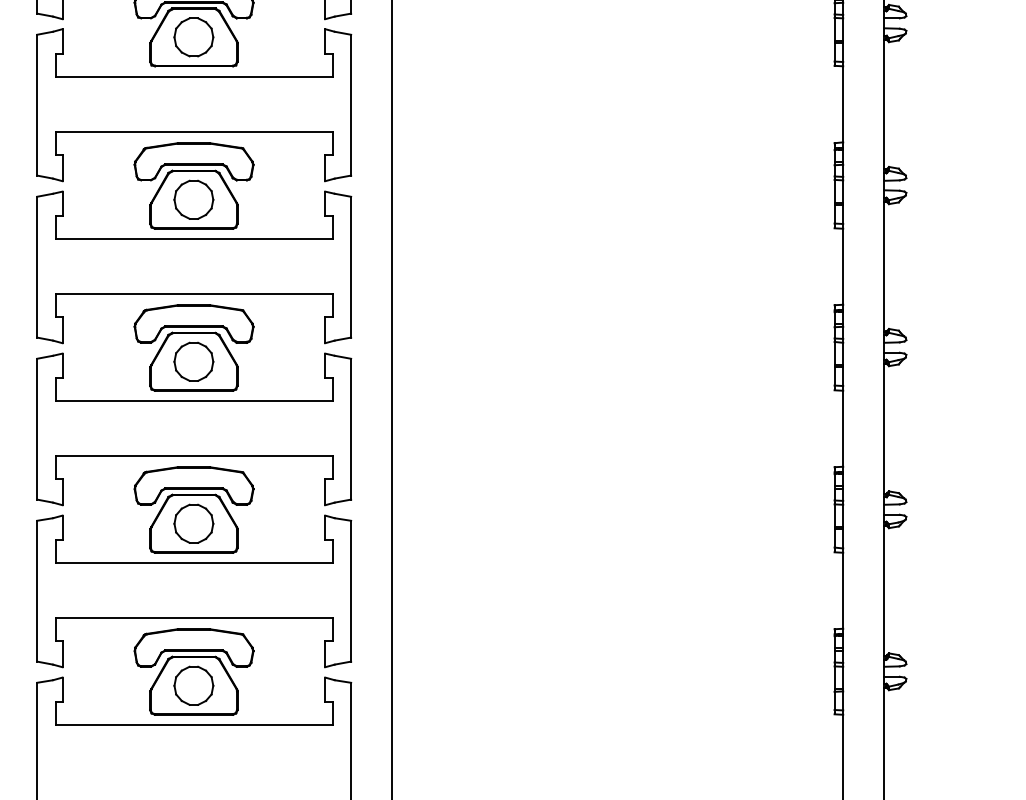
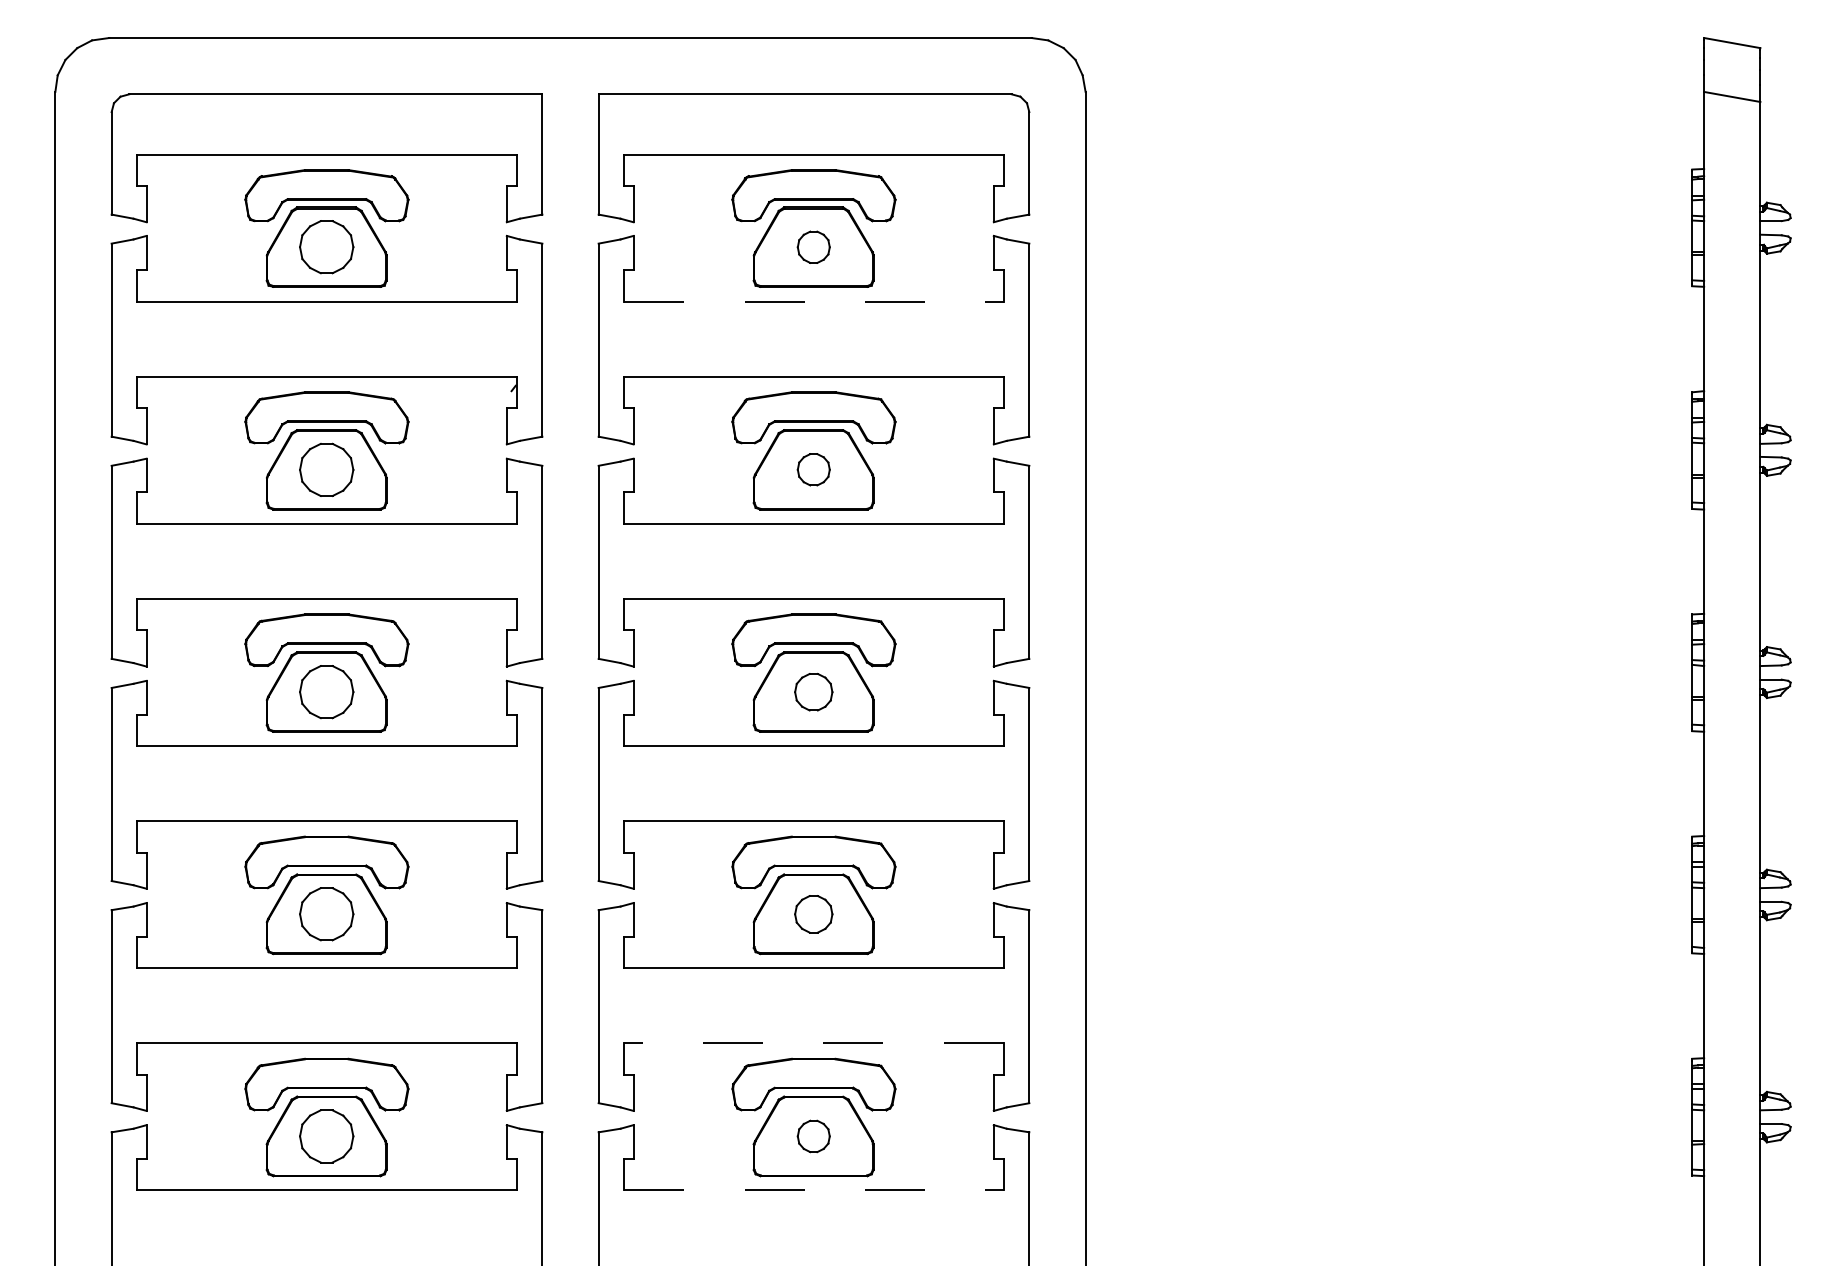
part: (193, 37) -> (813, 247), size x0.6
line: (194, 76) -> (814, 301), solid -> dashed
part: (193, 199) -> (813, 469), size x0.6
part: (193, 362) -> (813, 692), size x0.7
part: (193, 523) -> (813, 914), size x0.7
line: (194, 618) -> (814, 1043), solid -> dashed
part: (193, 685) -> (813, 1136), size x0.6
line: (194, 725) -> (814, 1190), solid -> dashed

